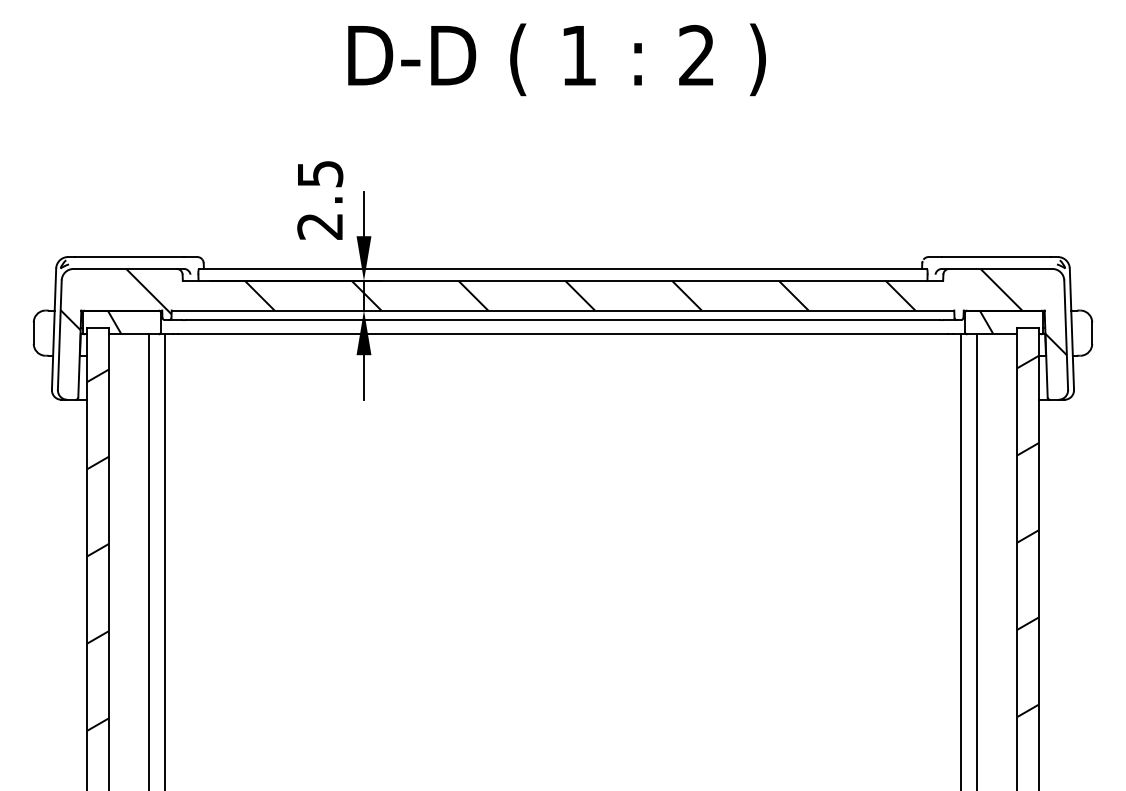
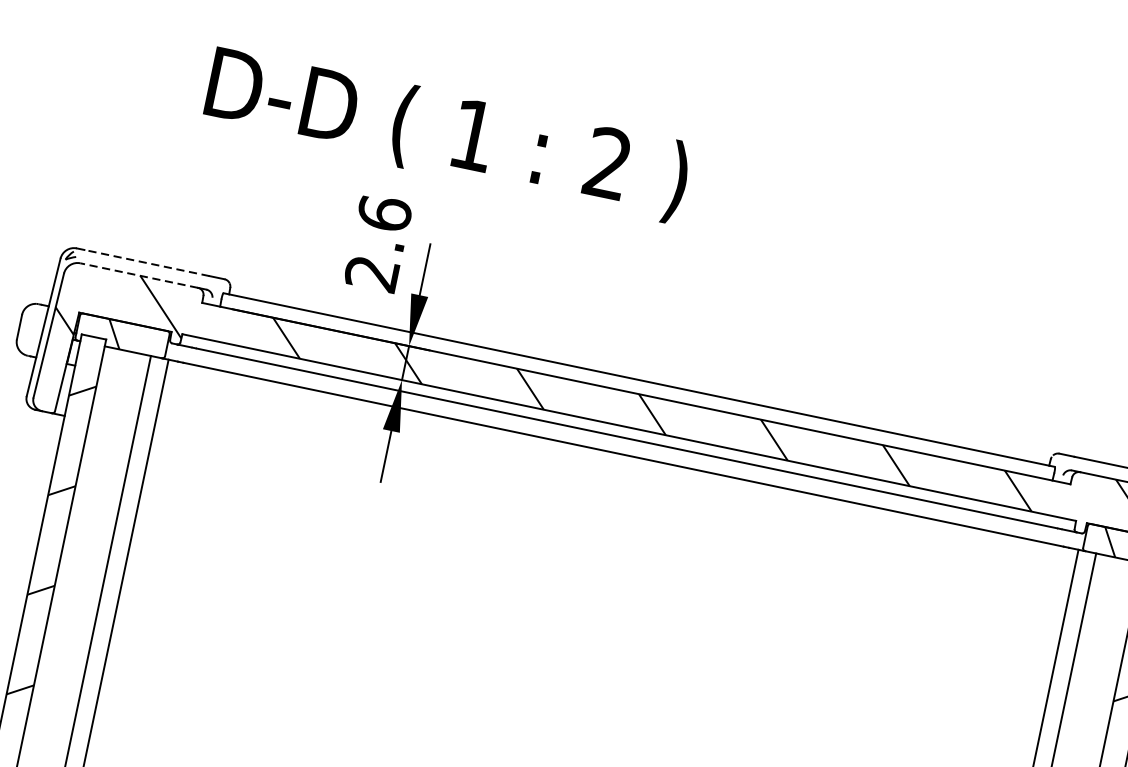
text: (556, 59) -> (446, 134), moved
text: (320, 173) -> (385, 213), 2.5 -> 2.6
line: (129, 257) -> (146, 263), solid -> dashed
line: (125, 268) -> (139, 275), solid -> dashed

